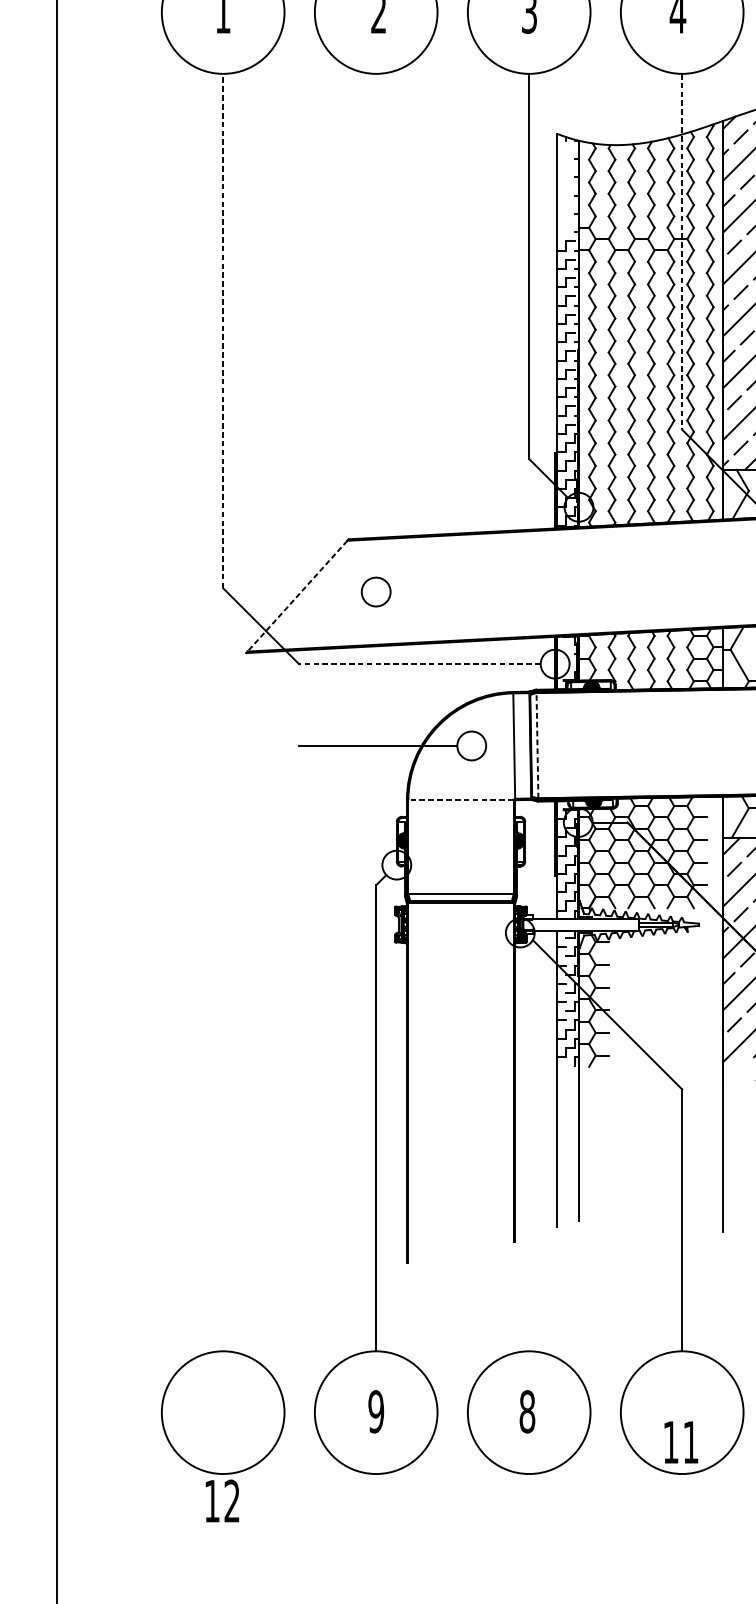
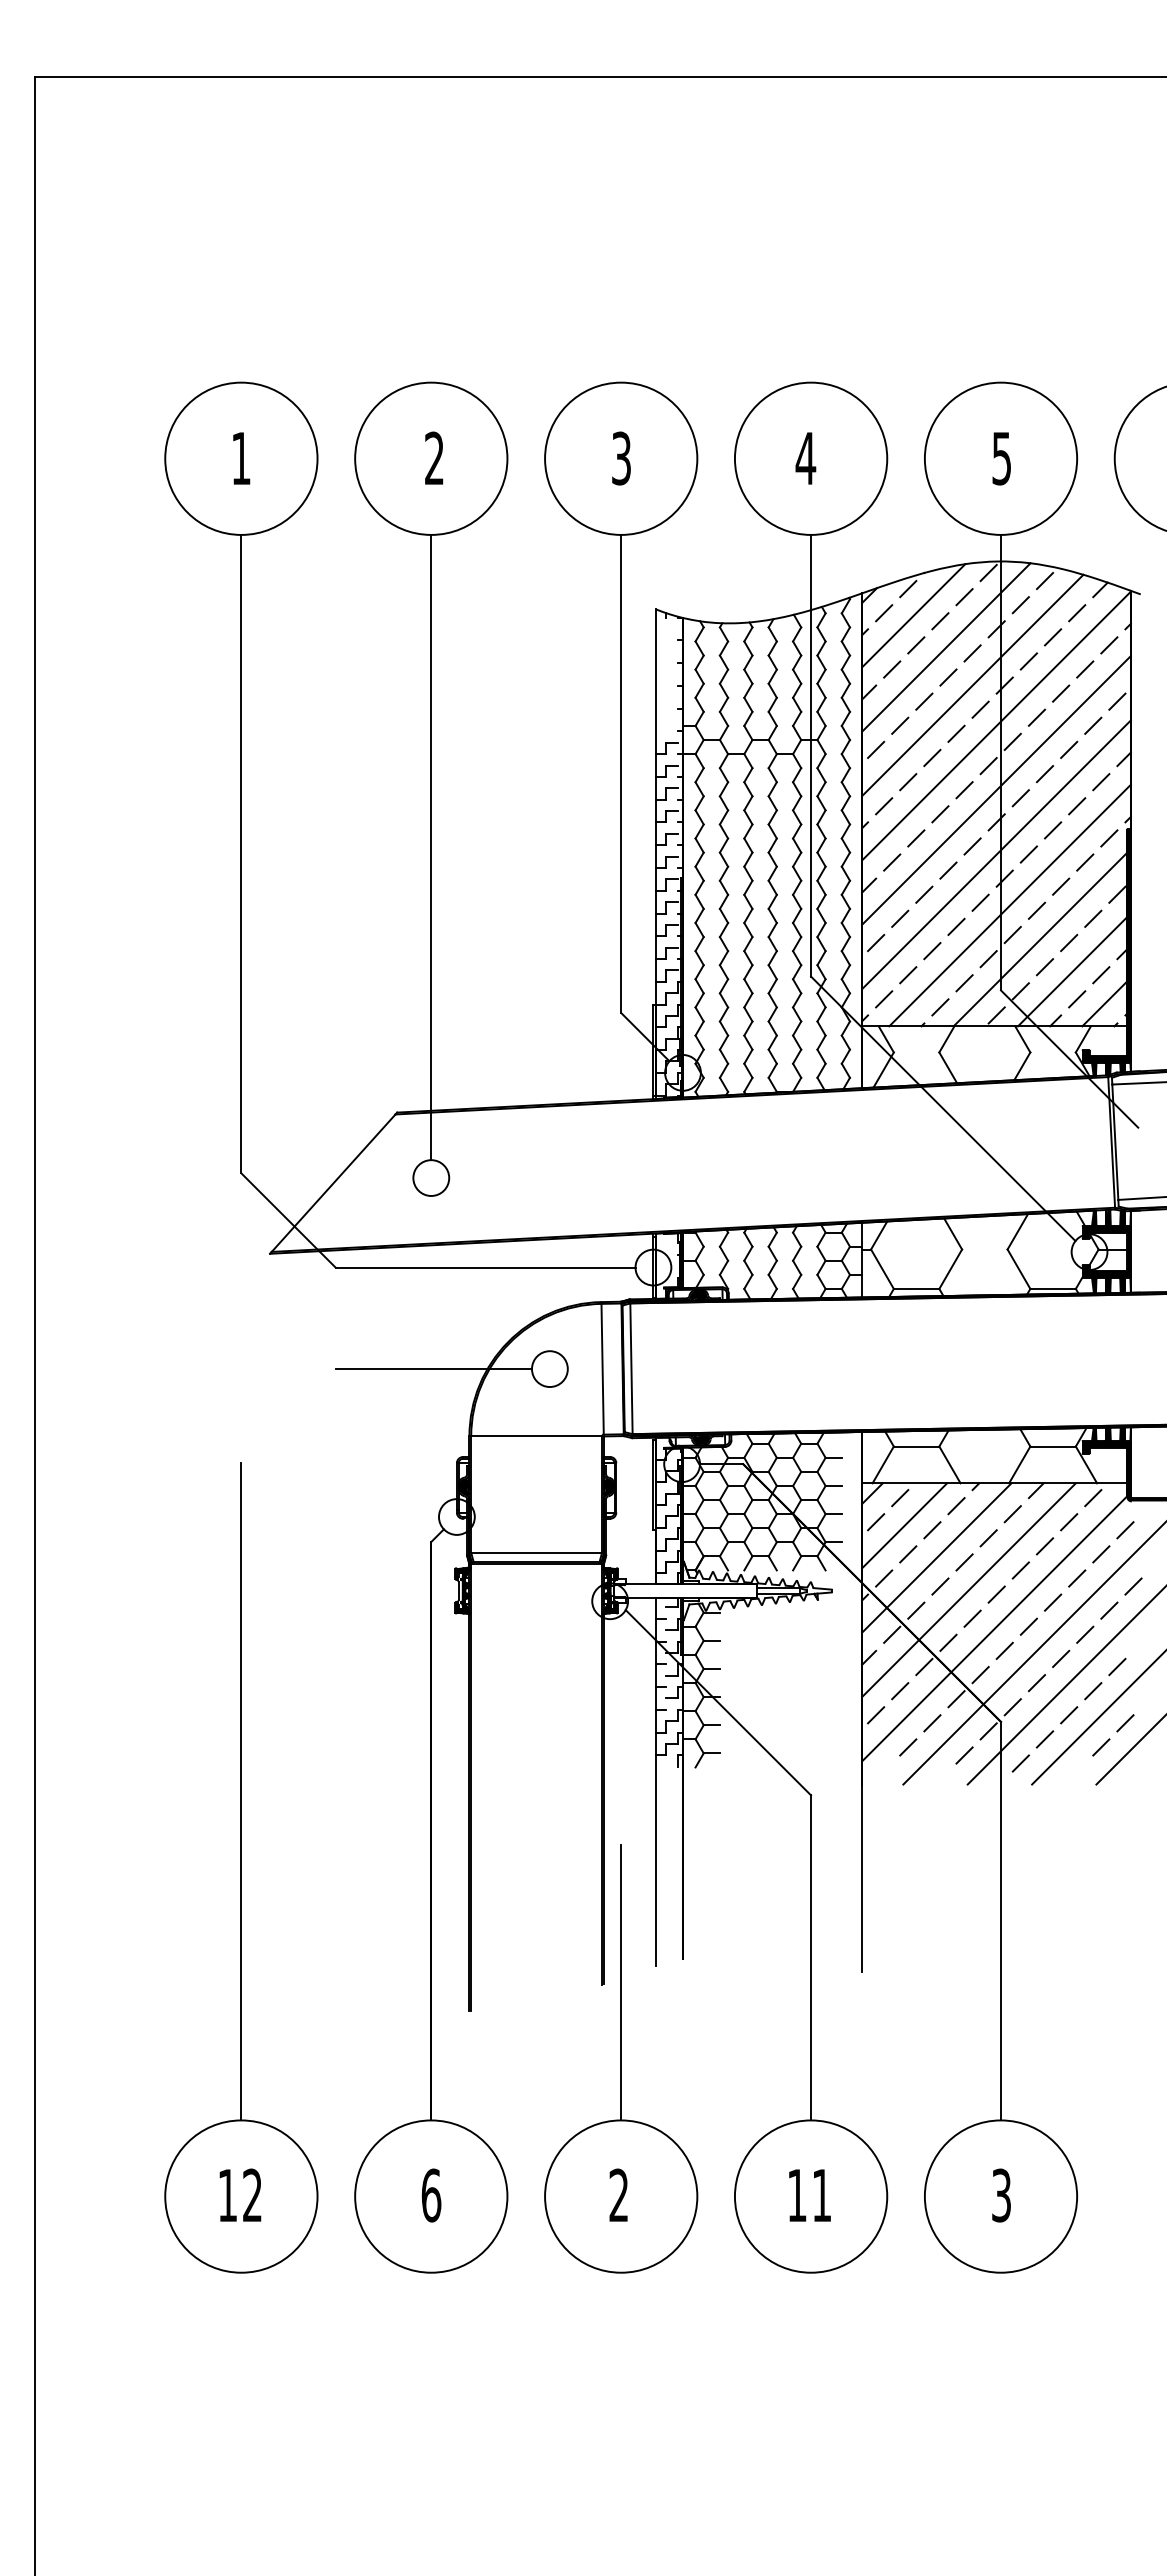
line: (682, 251) -> (811, 755), dashed -> solid
line: (376, 325) -> (431, 847), added
line: (223, 330) -> (241, 853), dashed -> solid
line: (297, 596) -> (333, 1183), dashed -> solid
line: (419, 664) -> (485, 1267), dashed -> solid
line: (537, 745) -> (631, 1368), dashed -> solid
line: (460, 800) -> (536, 1436), dashed -> solid
line: (223, 1086) -> (241, 1791), added
line: (529, 1240) -> (621, 1982), added
text: (376, 1411) -> (431, 2195), 9 -> 6
text: (527, 1411) -> (618, 2195), 8 -> 2
text: (680, 1442) -> (809, 2195), moved
text: (222, 1500) -> (240, 2194), moved

